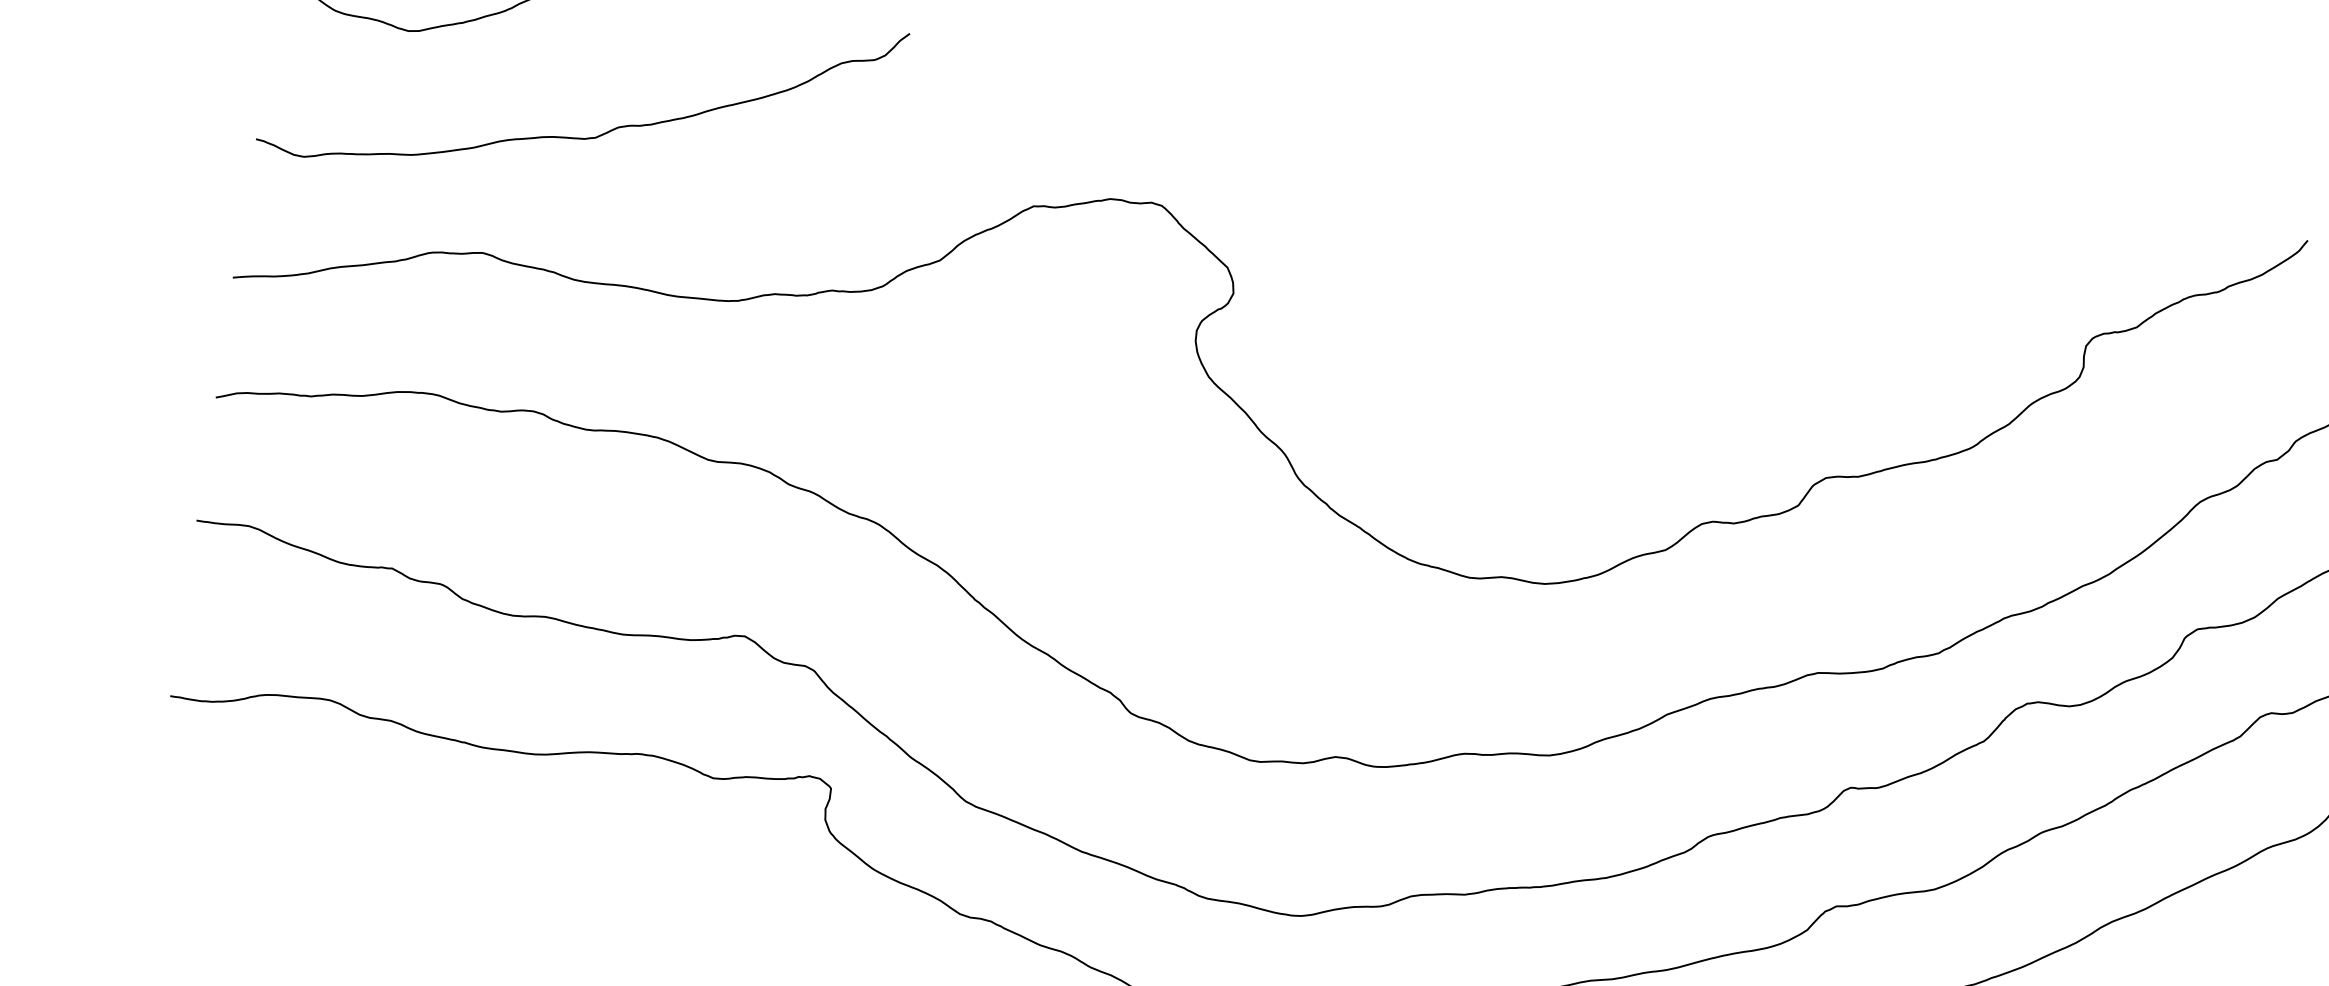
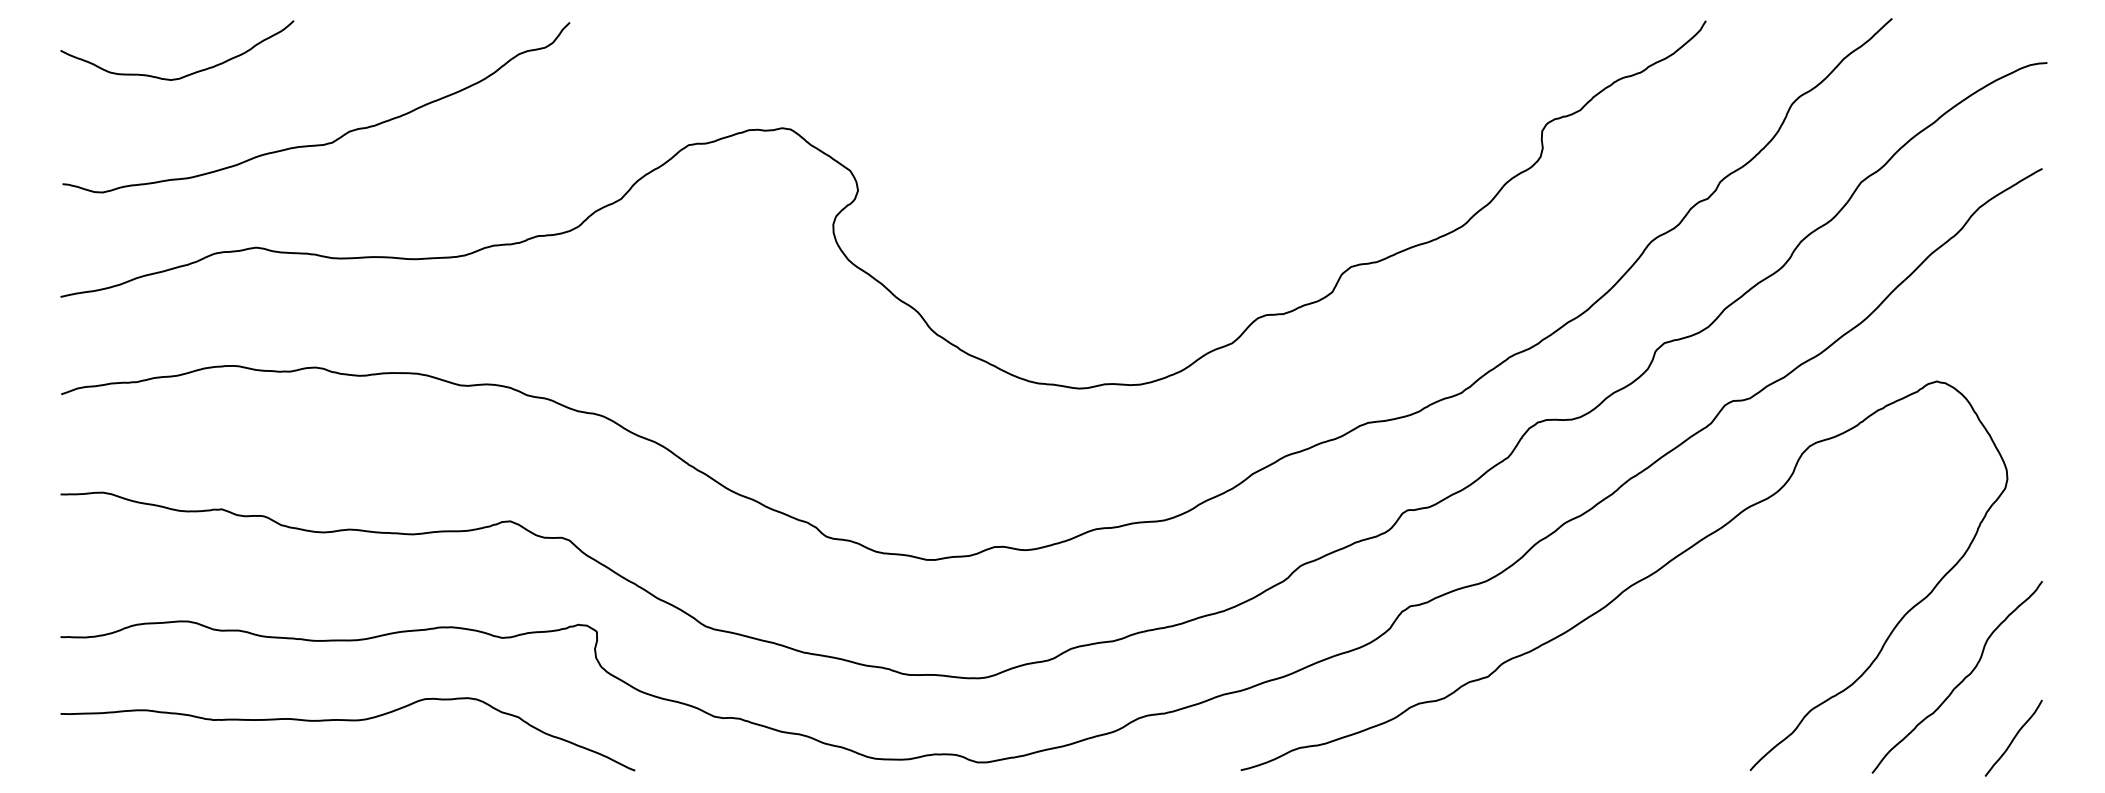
curve: (507, 852) -> (347, 721), added

